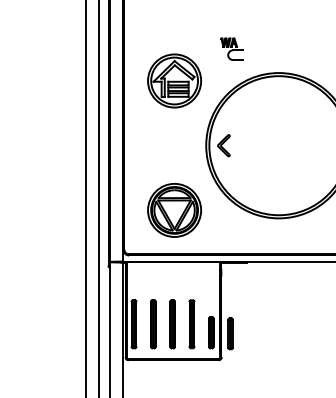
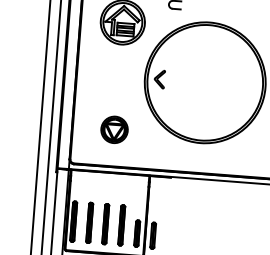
part: (174, 210) -> (114, 129), size x0.6

